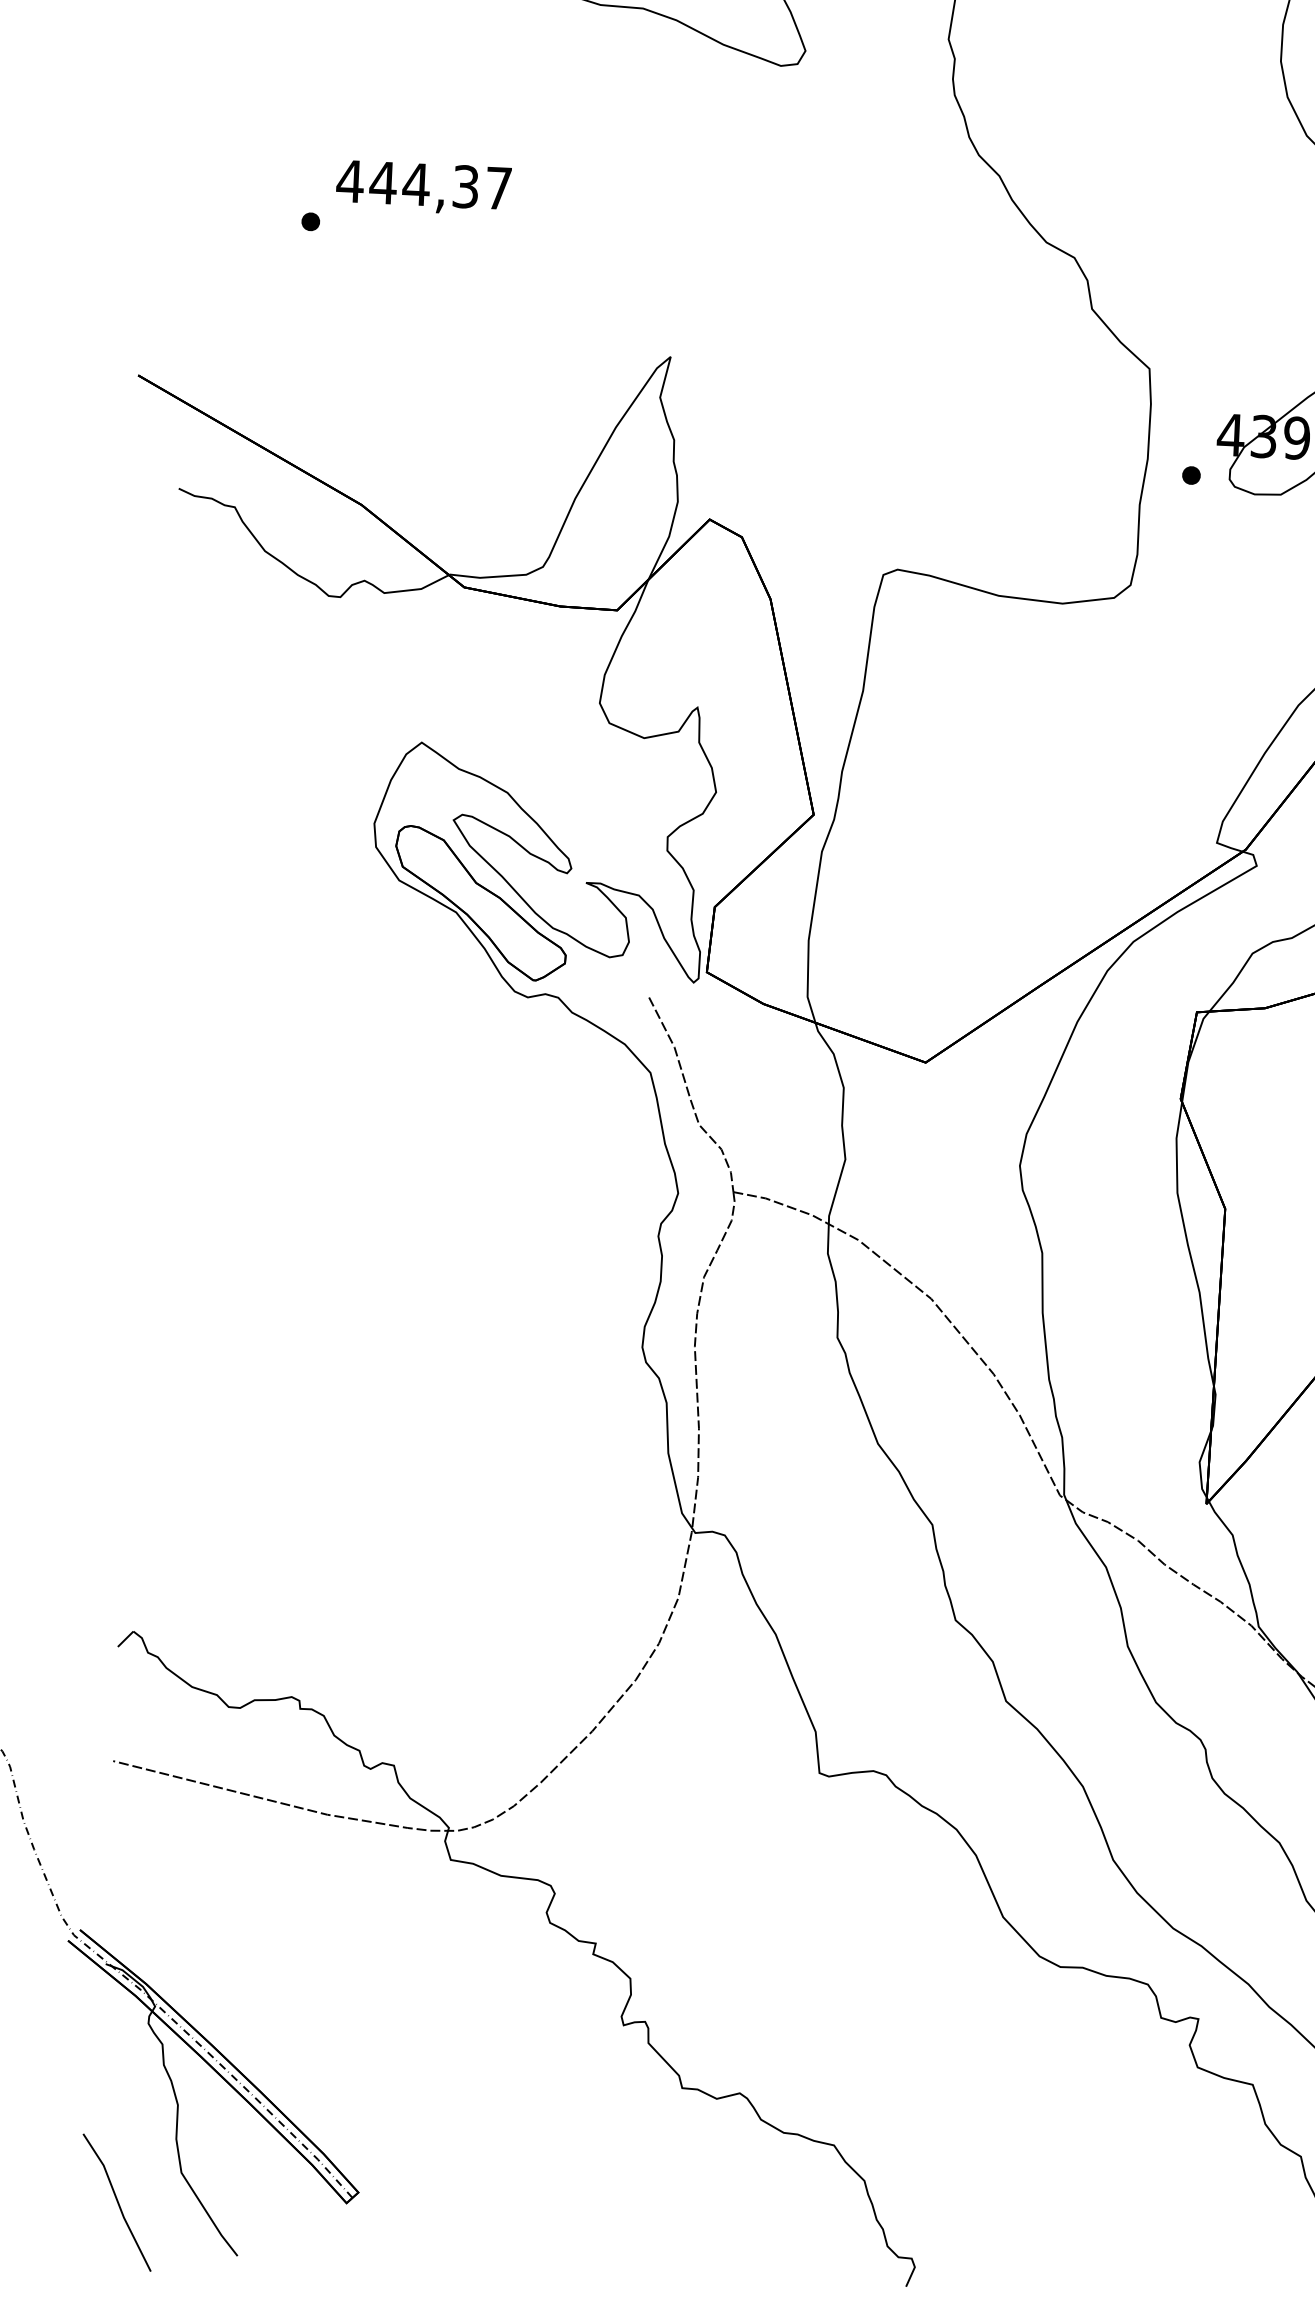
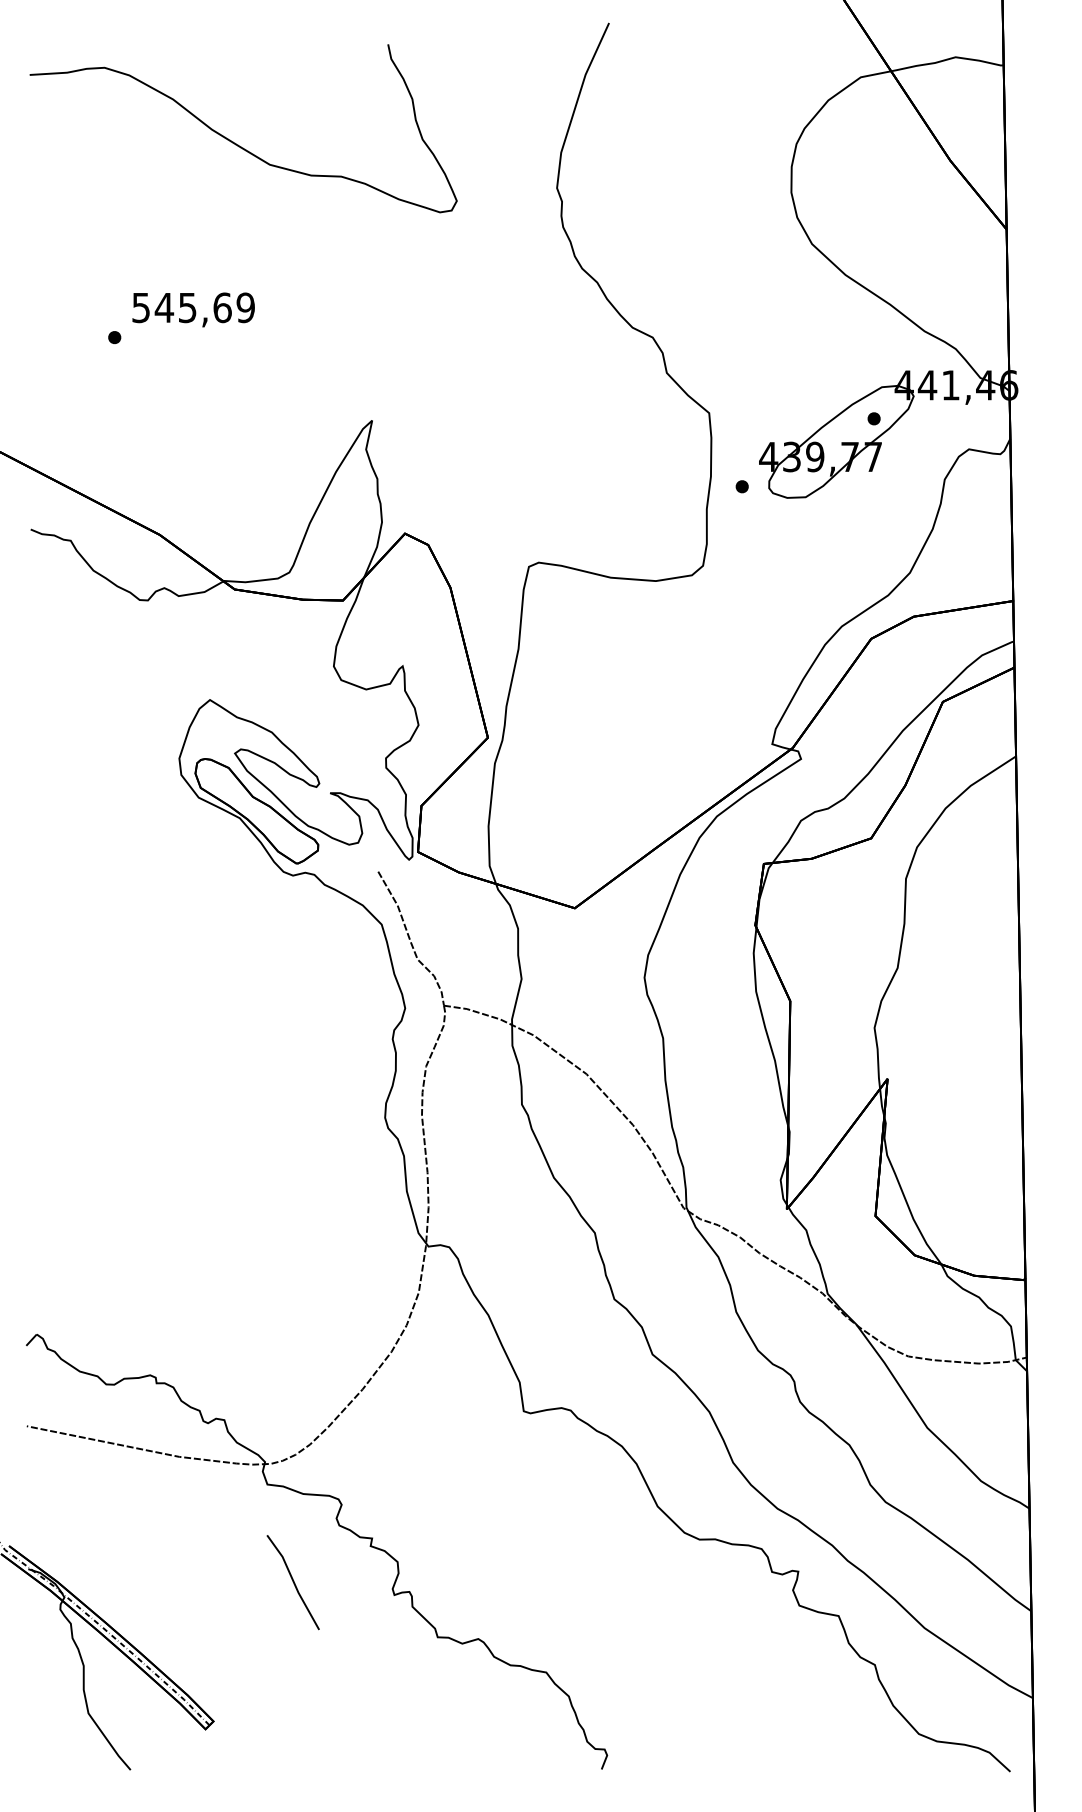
text: (423, 184) -> (192, 307), 444,37 -> 545,69
line: (116, 2202) -> (292, 1582), moved

